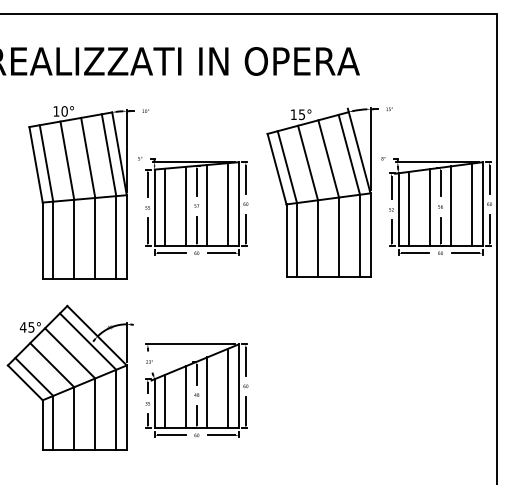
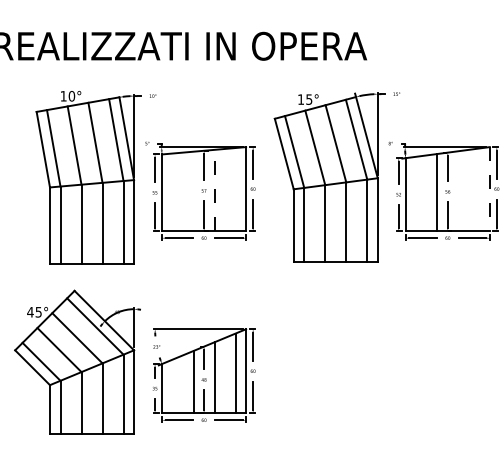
line: (228, 204) -> (235, 189), removed
line: (472, 204) -> (479, 189), removed
line: (482, 204) -> (489, 189), solid -> dashed
line: (207, 205) -> (214, 190), solid -> dashed
line: (186, 206) -> (193, 191), removed
line: (451, 206) -> (458, 191), removed
line: (165, 207) -> (172, 192), removed
line: (409, 208) -> (416, 193), removed
line: (165, 401) -> (172, 386), removed

